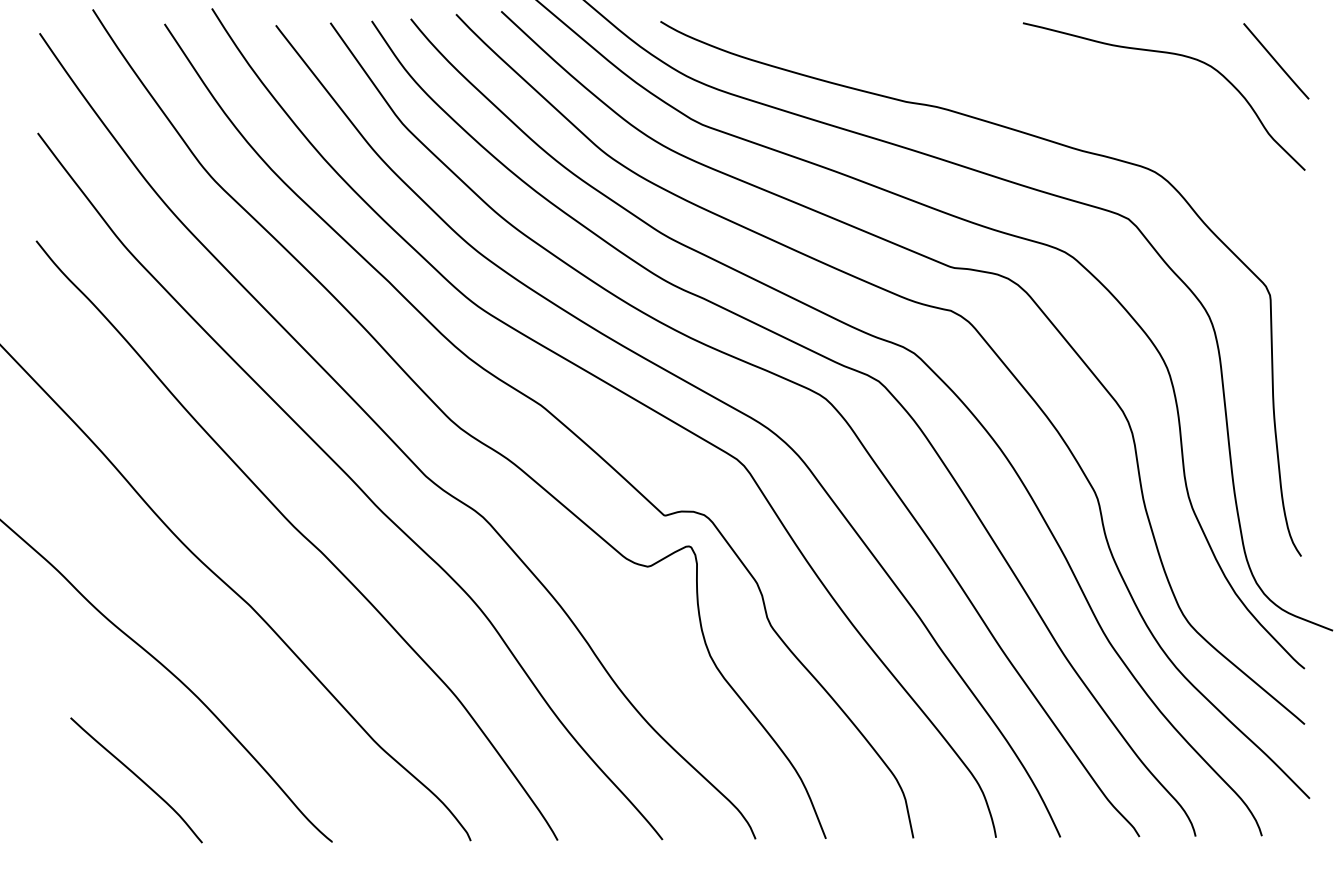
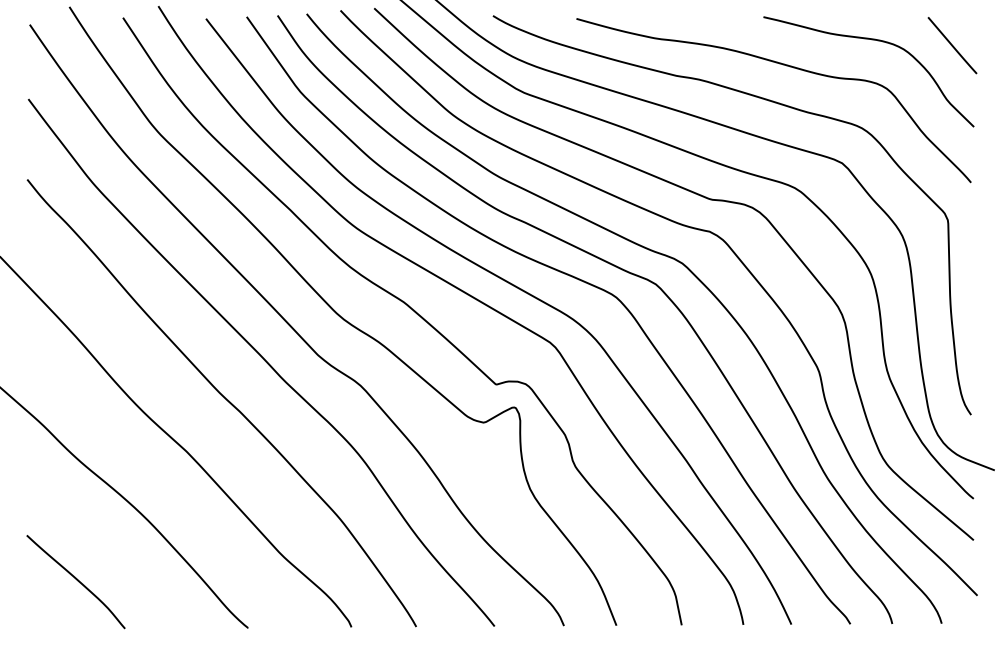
curve: (1048, 87) -> (782, 65), added
curve: (138, 778) -> (77, 580), moved

